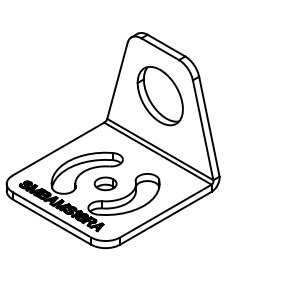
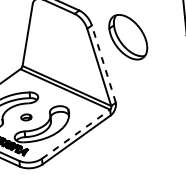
part: (159, 96) -> (127, 37), moved
line: (209, 126) -> (103, 63), solid -> dashed
part: (105, 183) -> (26, 117), size x0.6
line: (165, 211) -> (75, 134), solid -> dashed

